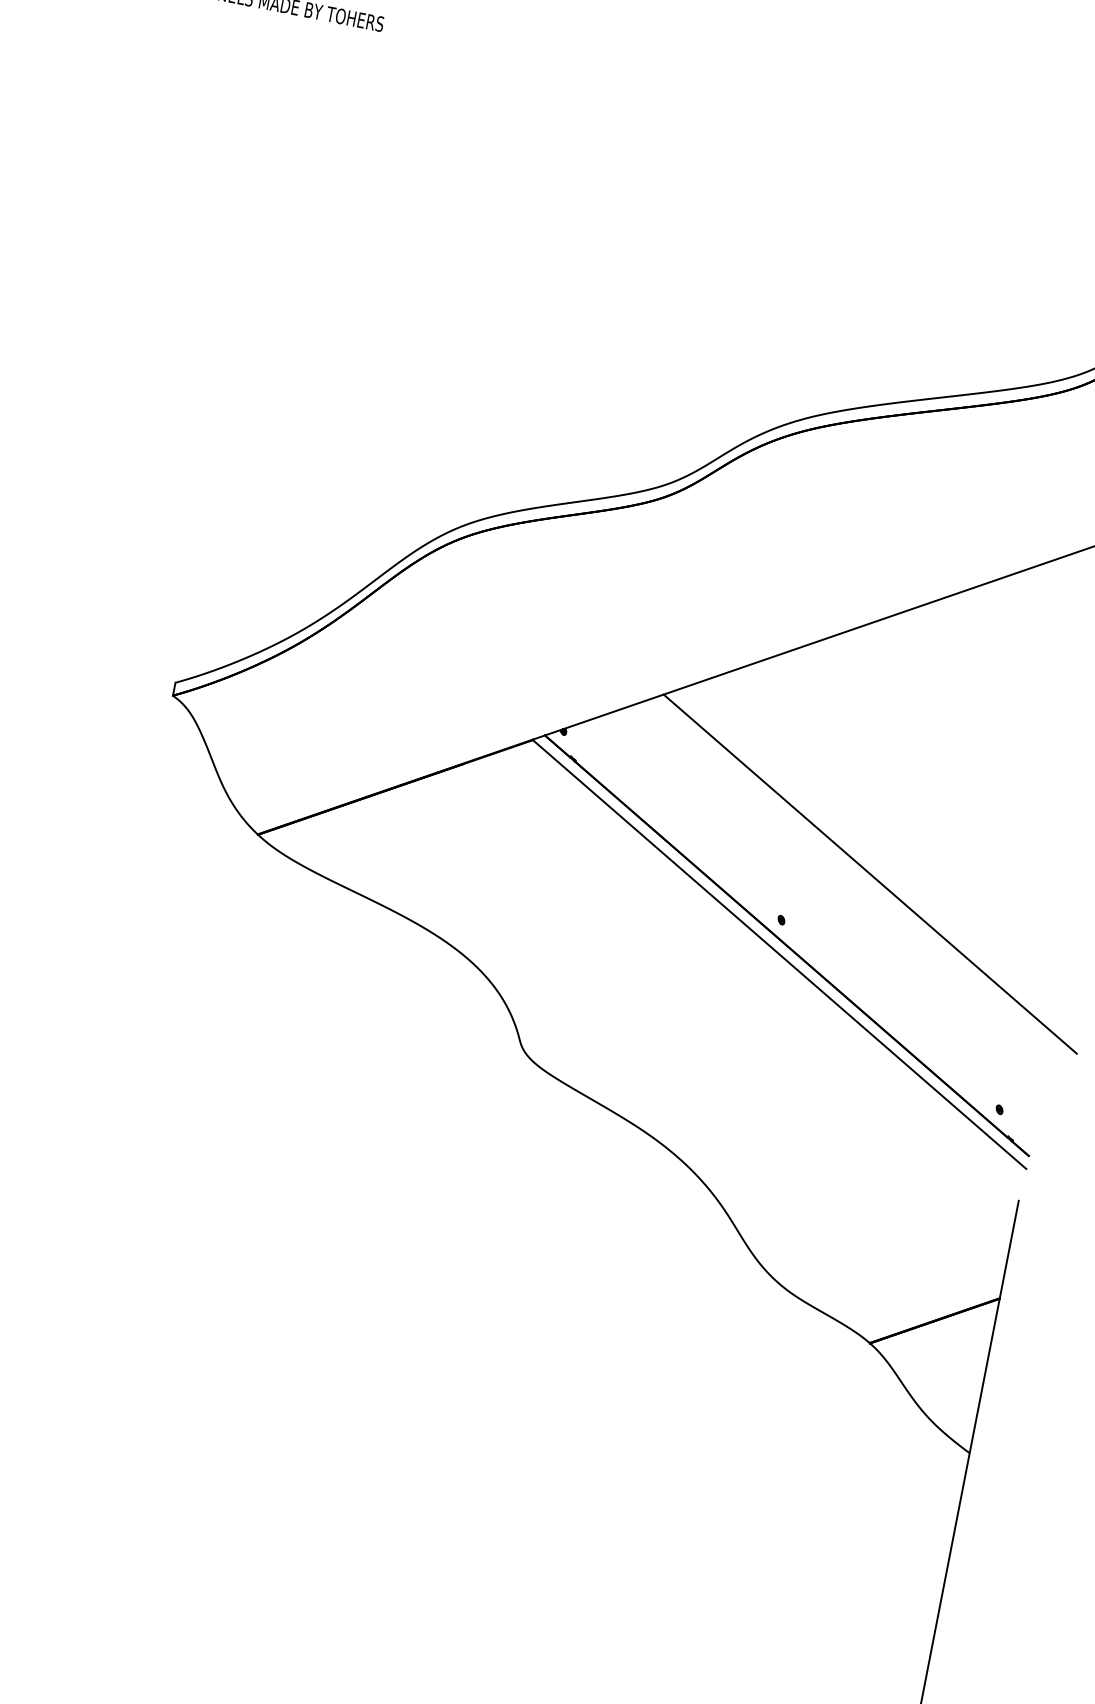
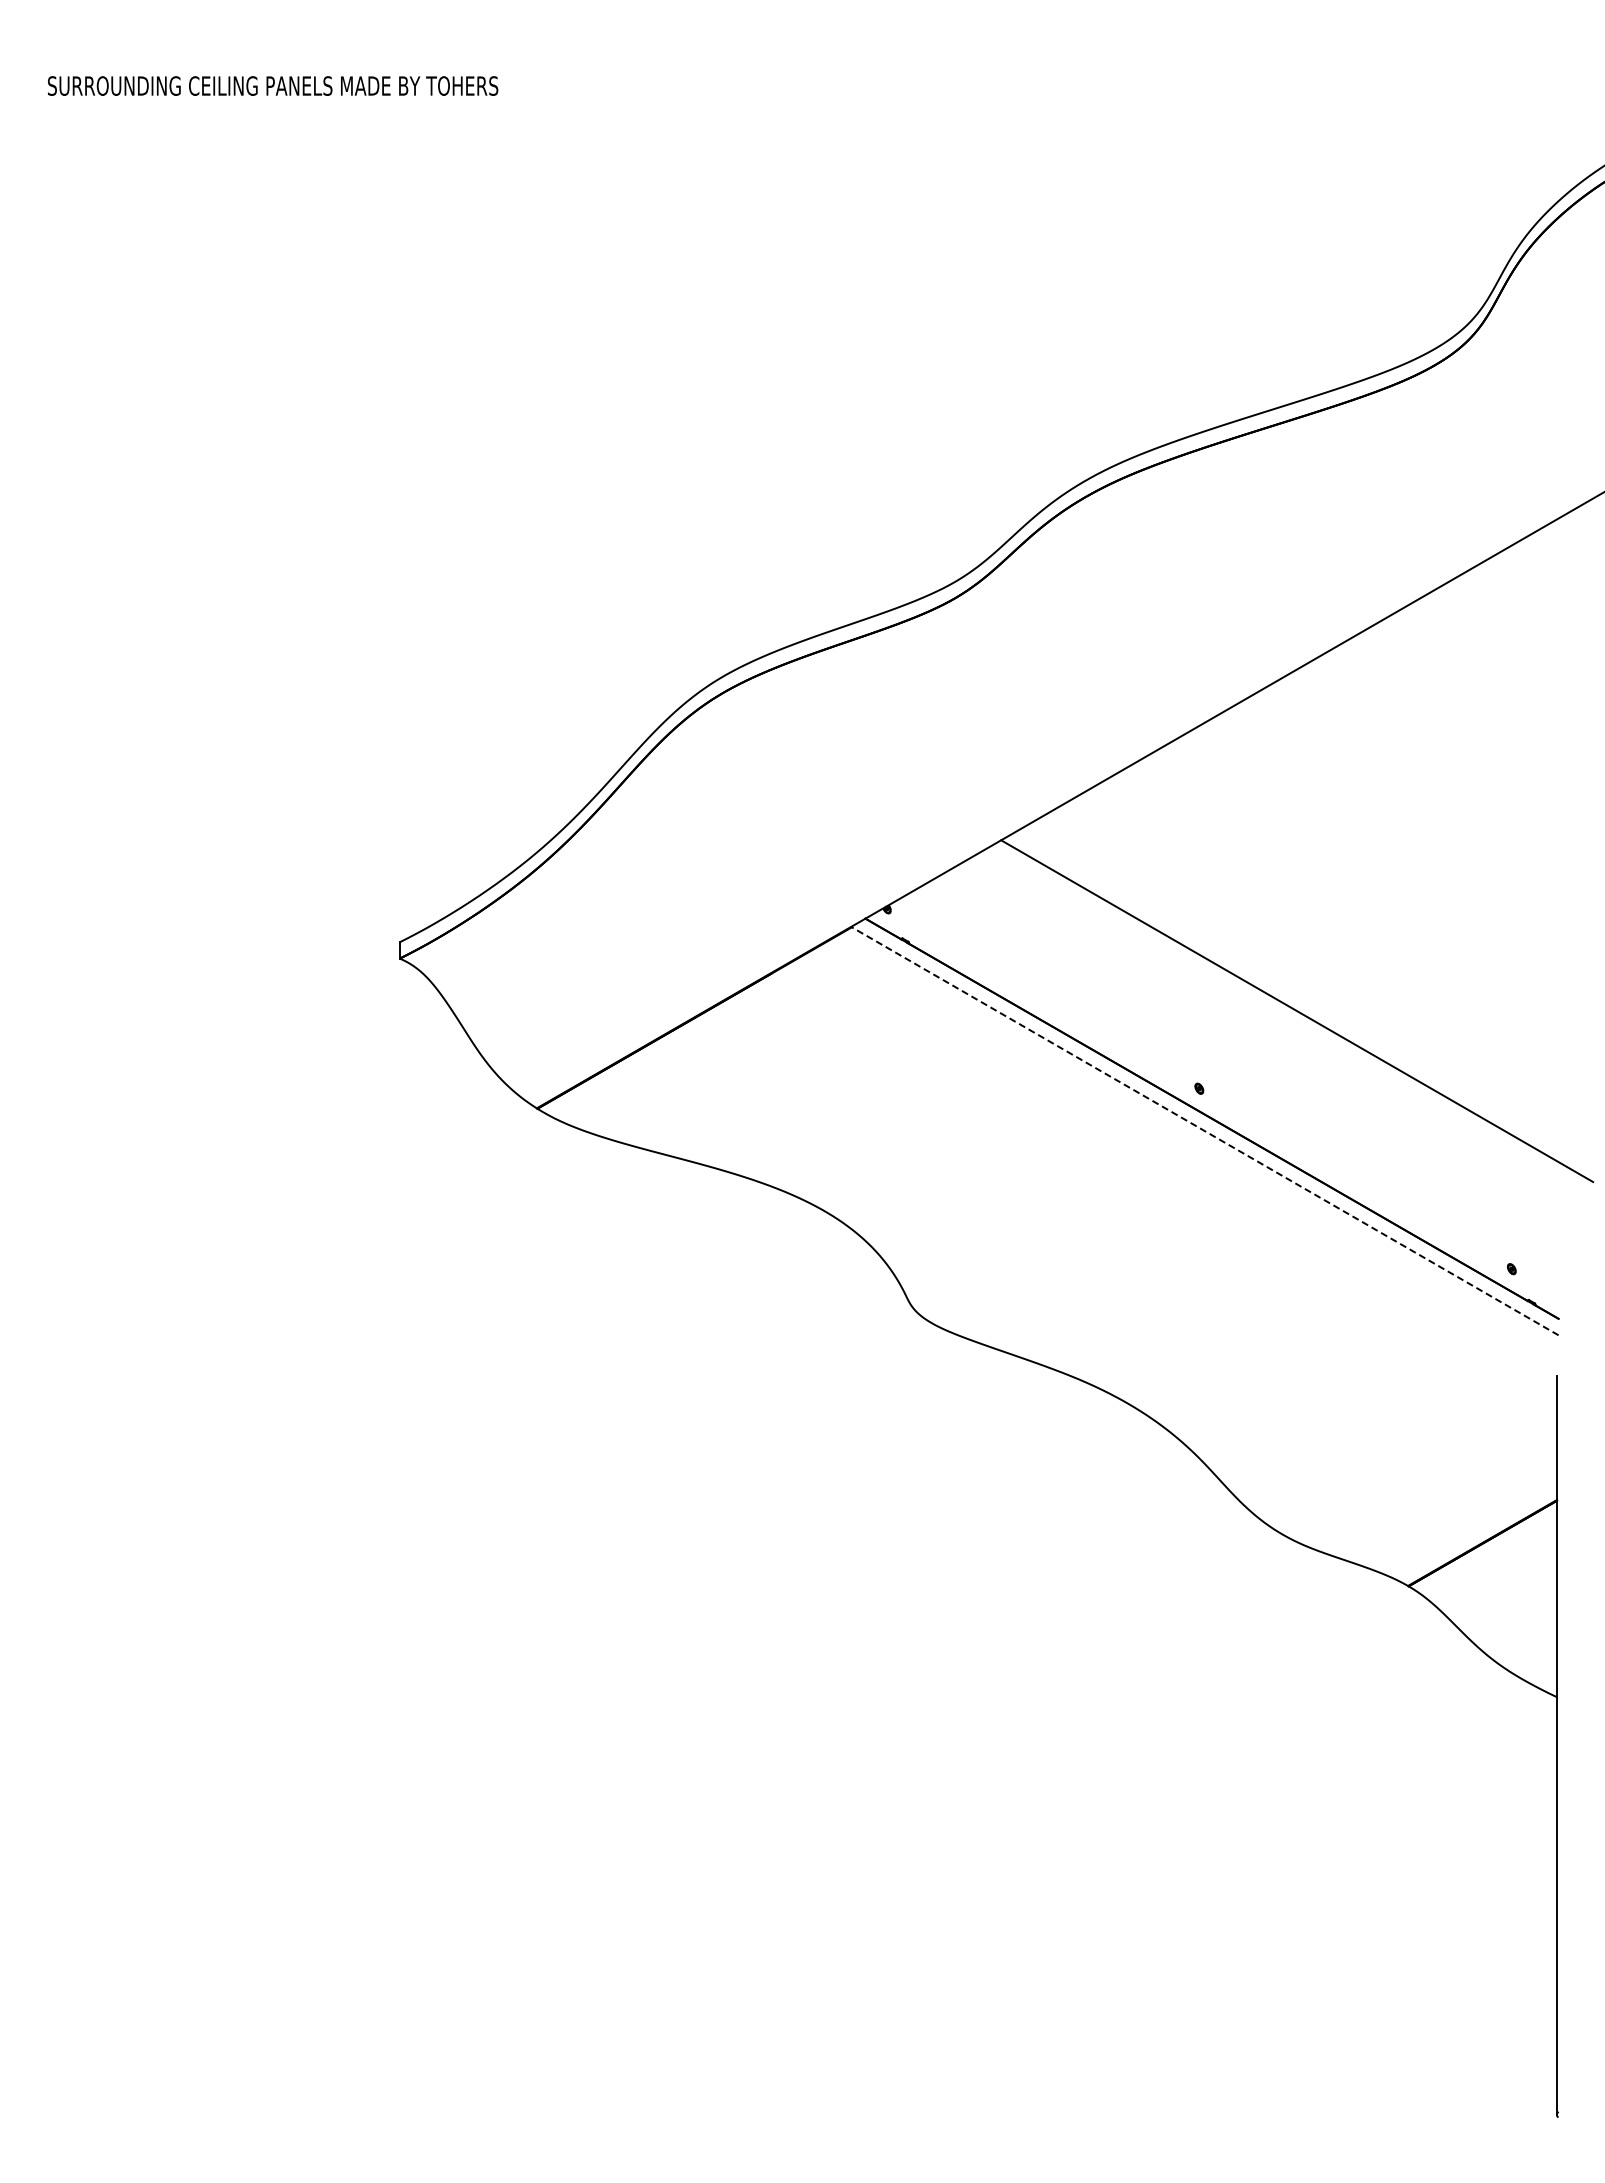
line: (779, 954) -> (1204, 1131), solid -> dashed

